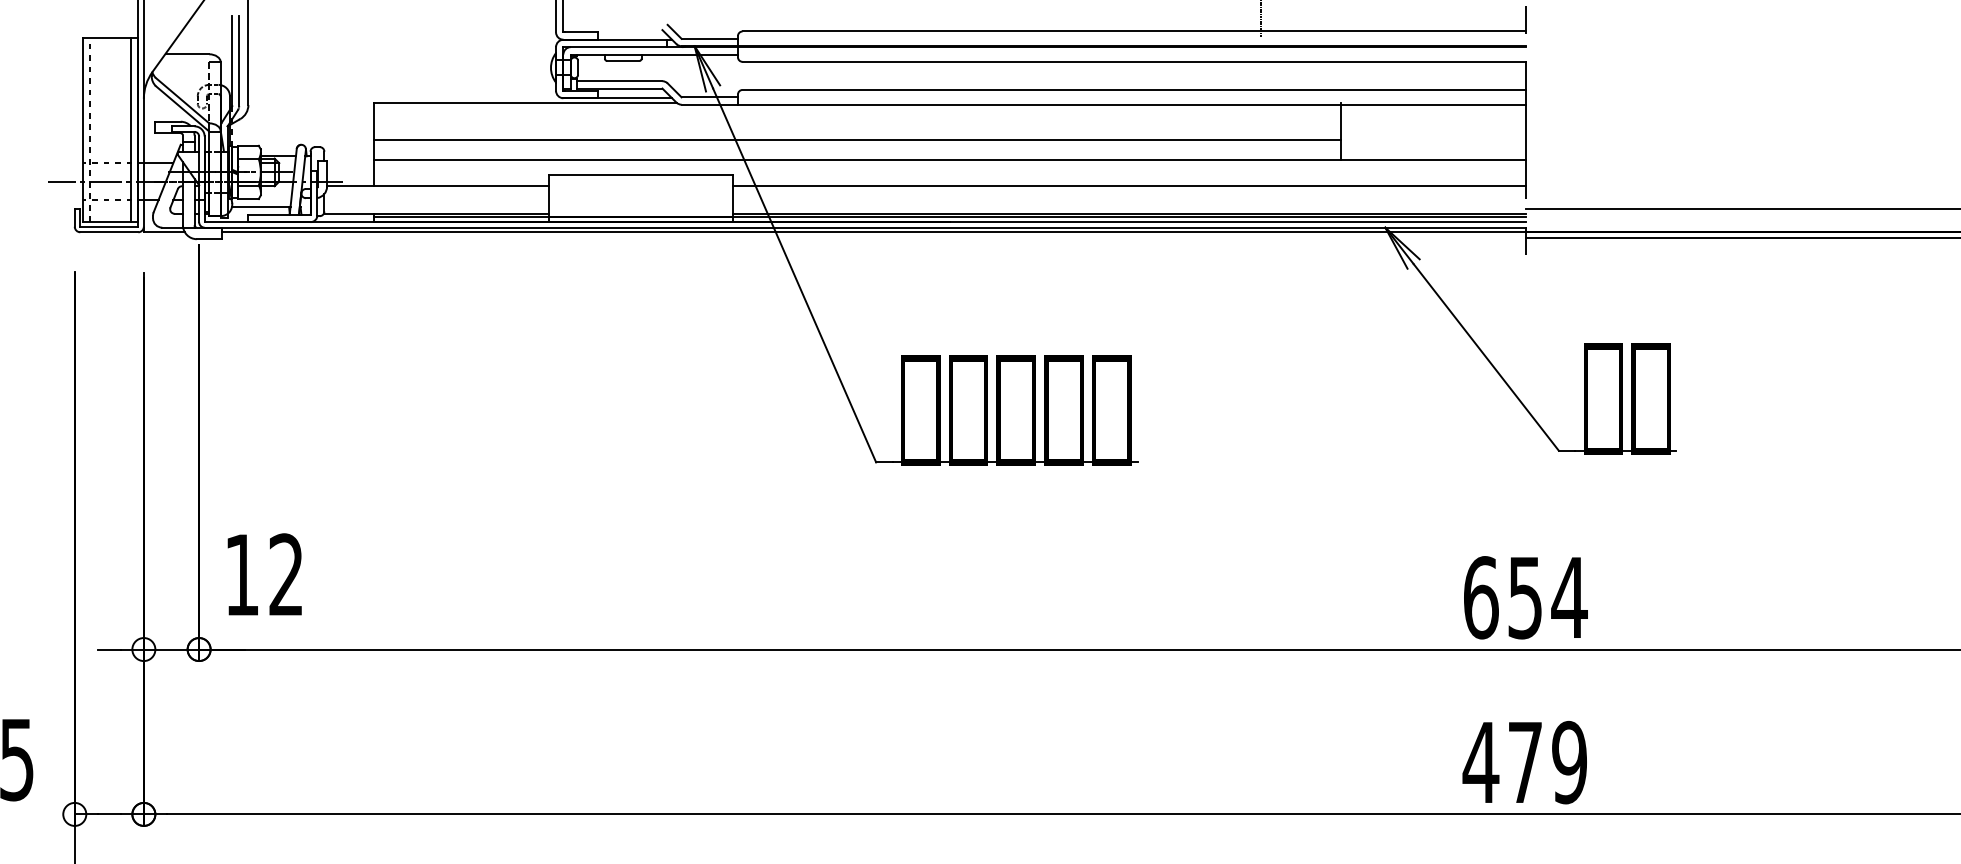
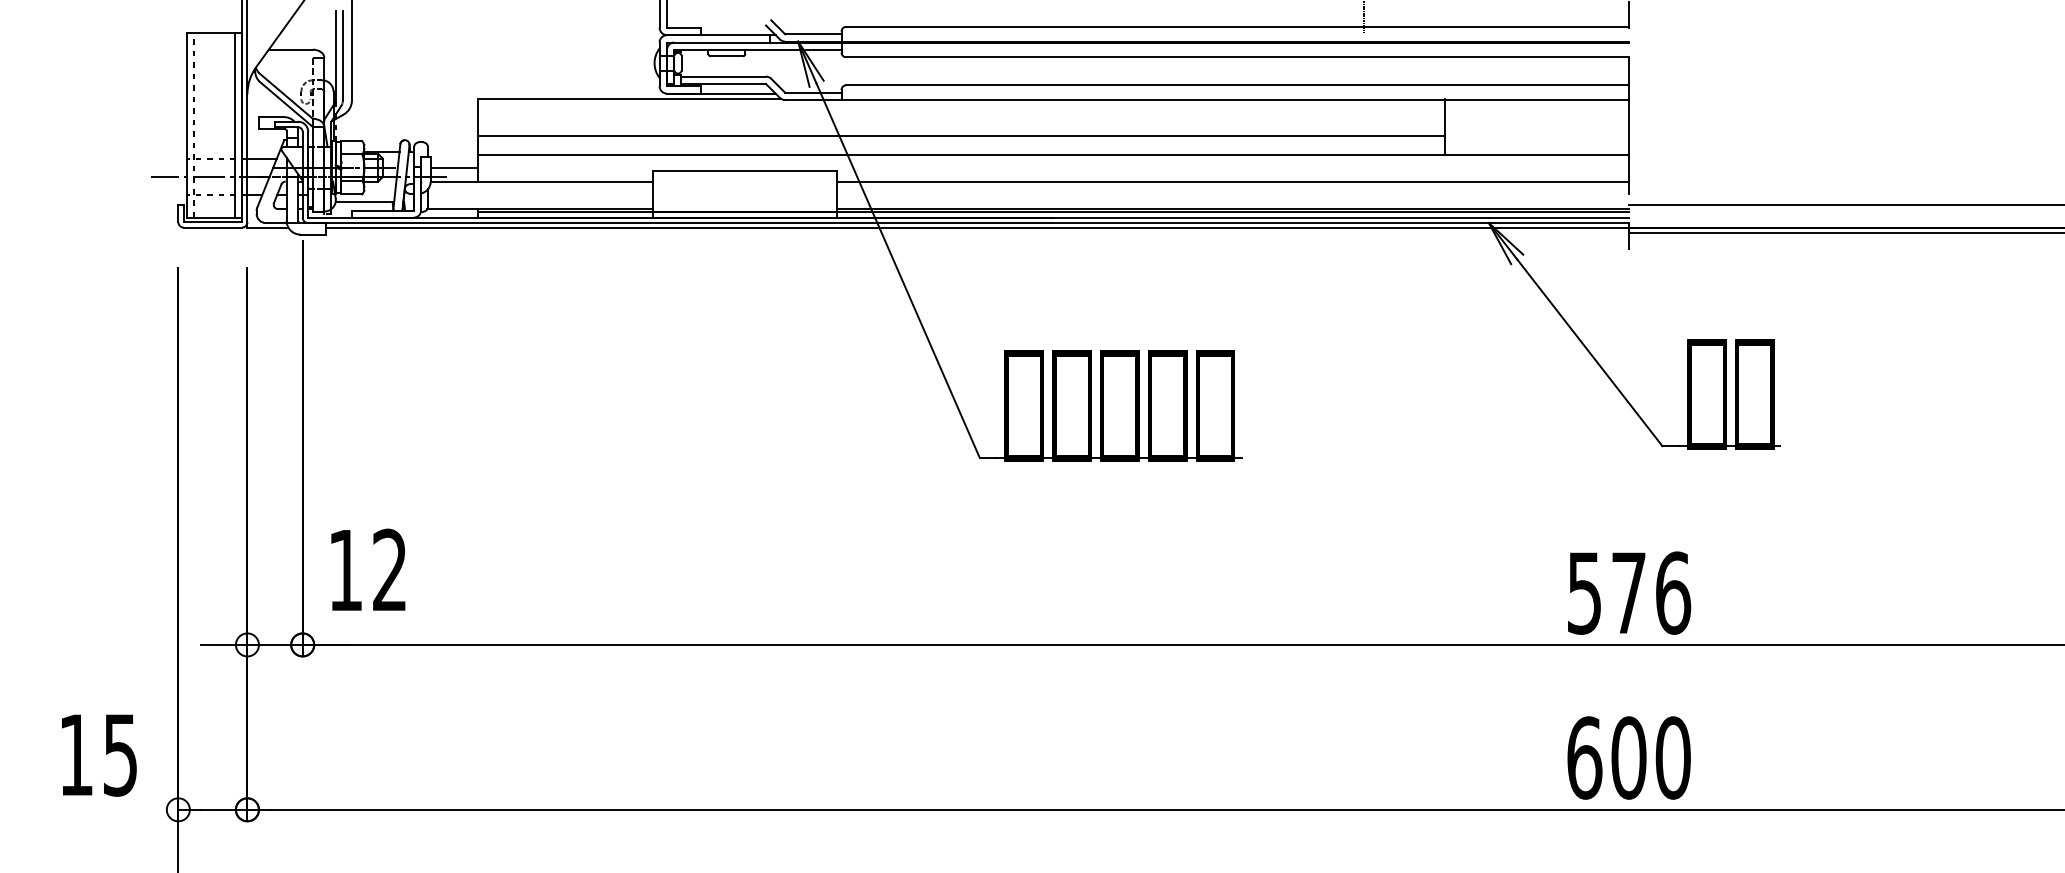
line: (349, 172) -> (453, 167), added
text: (1525, 597) -> (1629, 592), 654 -> 576
text: (1524, 762) -> (1628, 757), 479 -> 600

